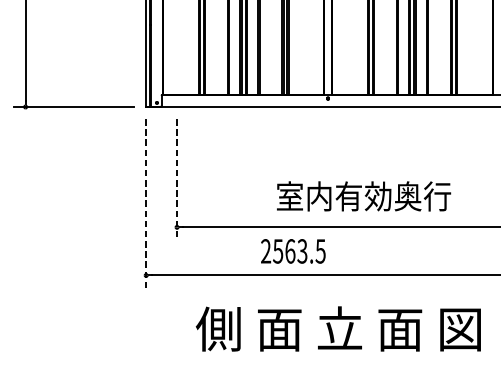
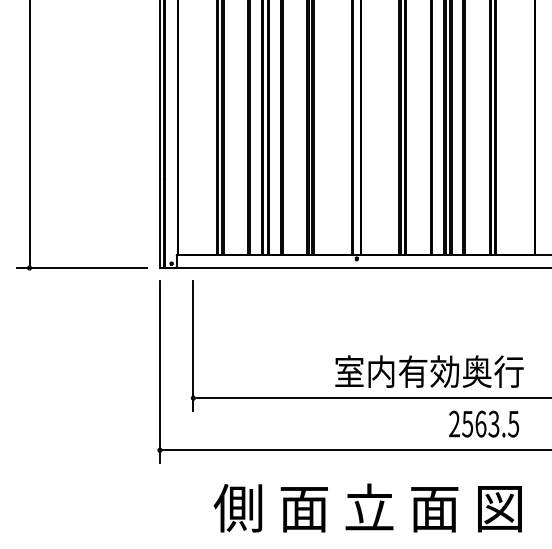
line: (177, 179) -> (193, 346), dashed -> solid
text: (363, 196) -> (429, 371), moved
line: (145, 203) -> (159, 372), dashed -> solid
text: (292, 250) -> (483, 423), moved

